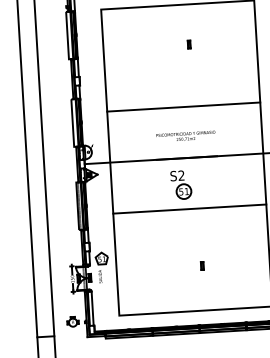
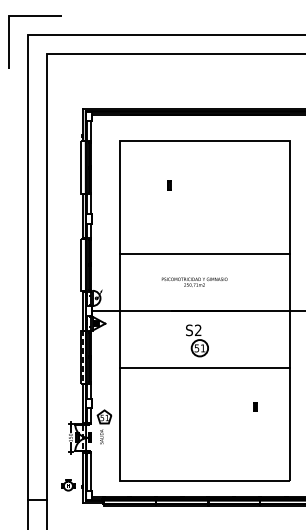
part: (189, 44) -> (169, 185), moved
text: (185, 135) -> (194, 281), moved
part: (202, 265) -> (255, 406), moved

